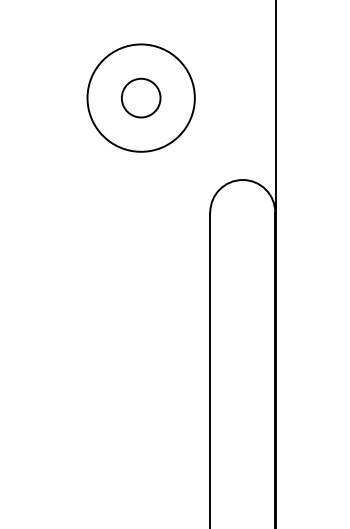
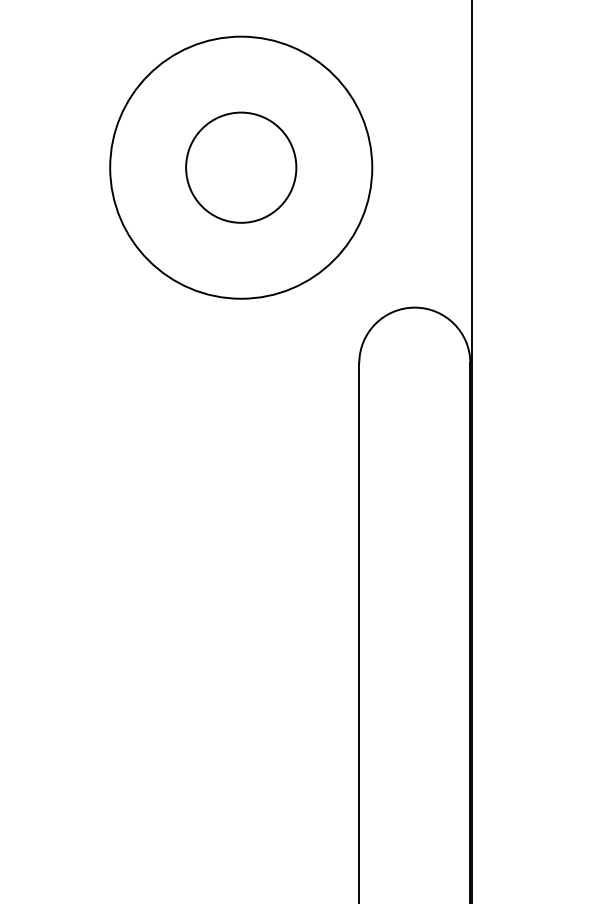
circle: (140, 97) -> (240, 166), size x1.43
circle: (140, 97) -> (240, 166), size x1.67

